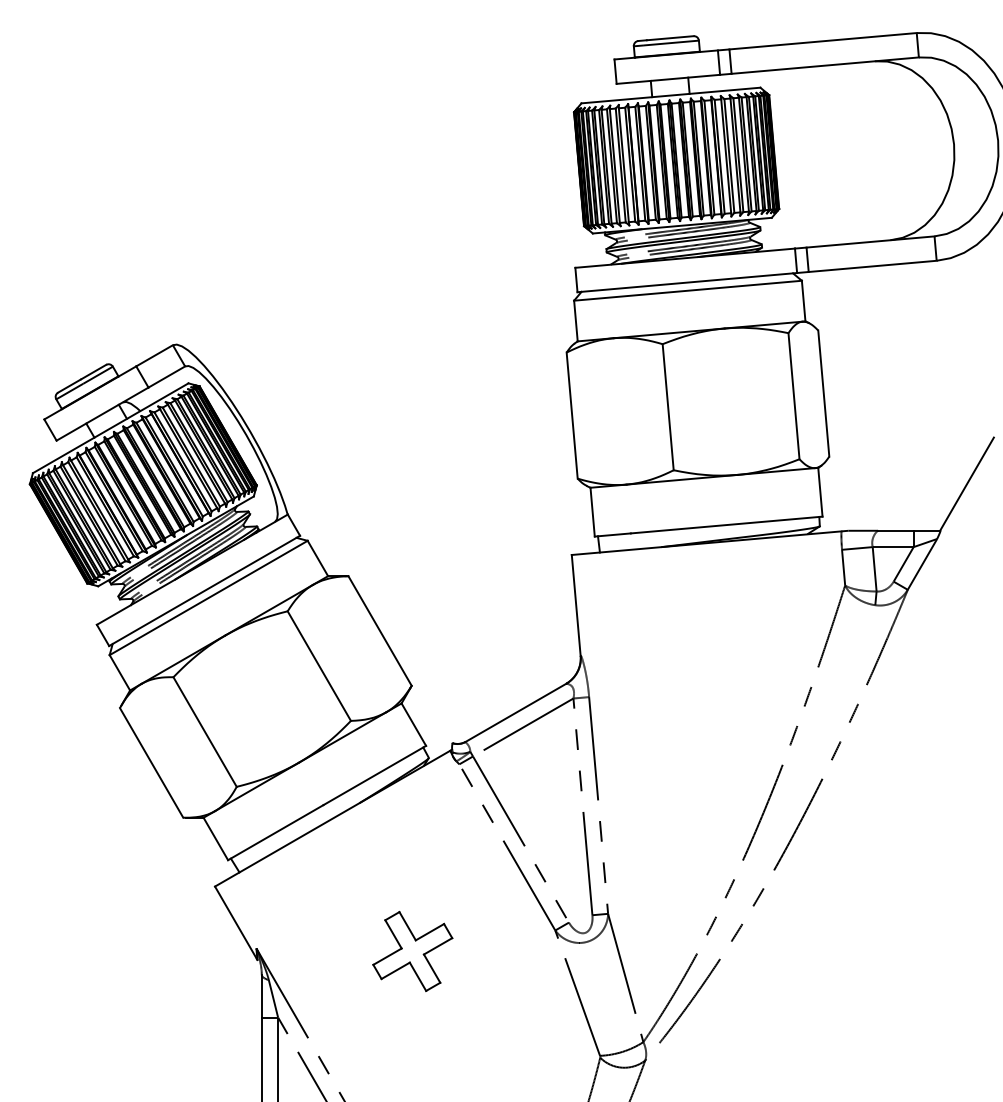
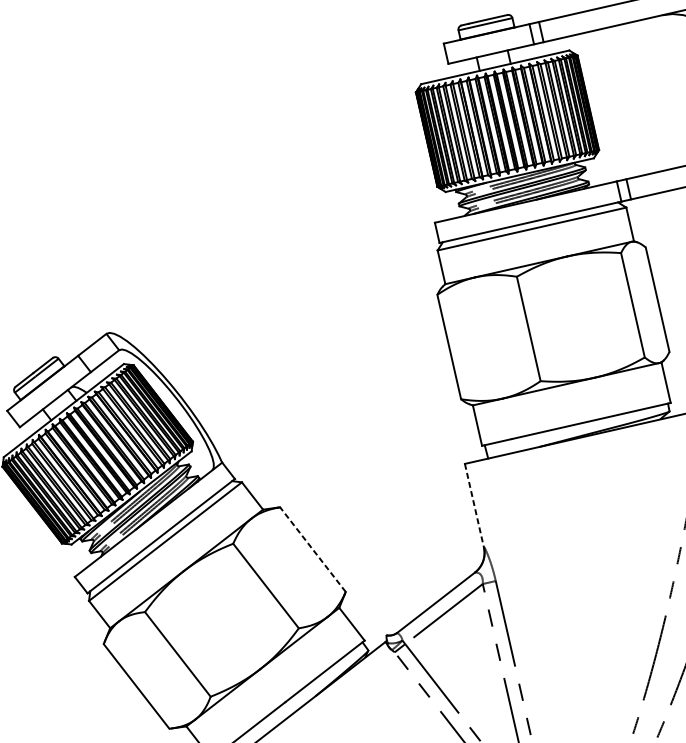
line: (576, 605) -> (474, 505), solid -> dashed
line: (379, 630) -> (312, 549), solid -> dashed

